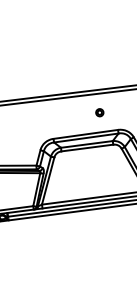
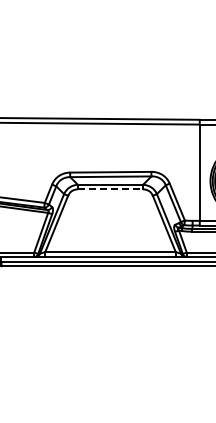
part: (99, 112) -> (131, 147), removed
line: (87, 148) -> (110, 189), solid -> dashed

